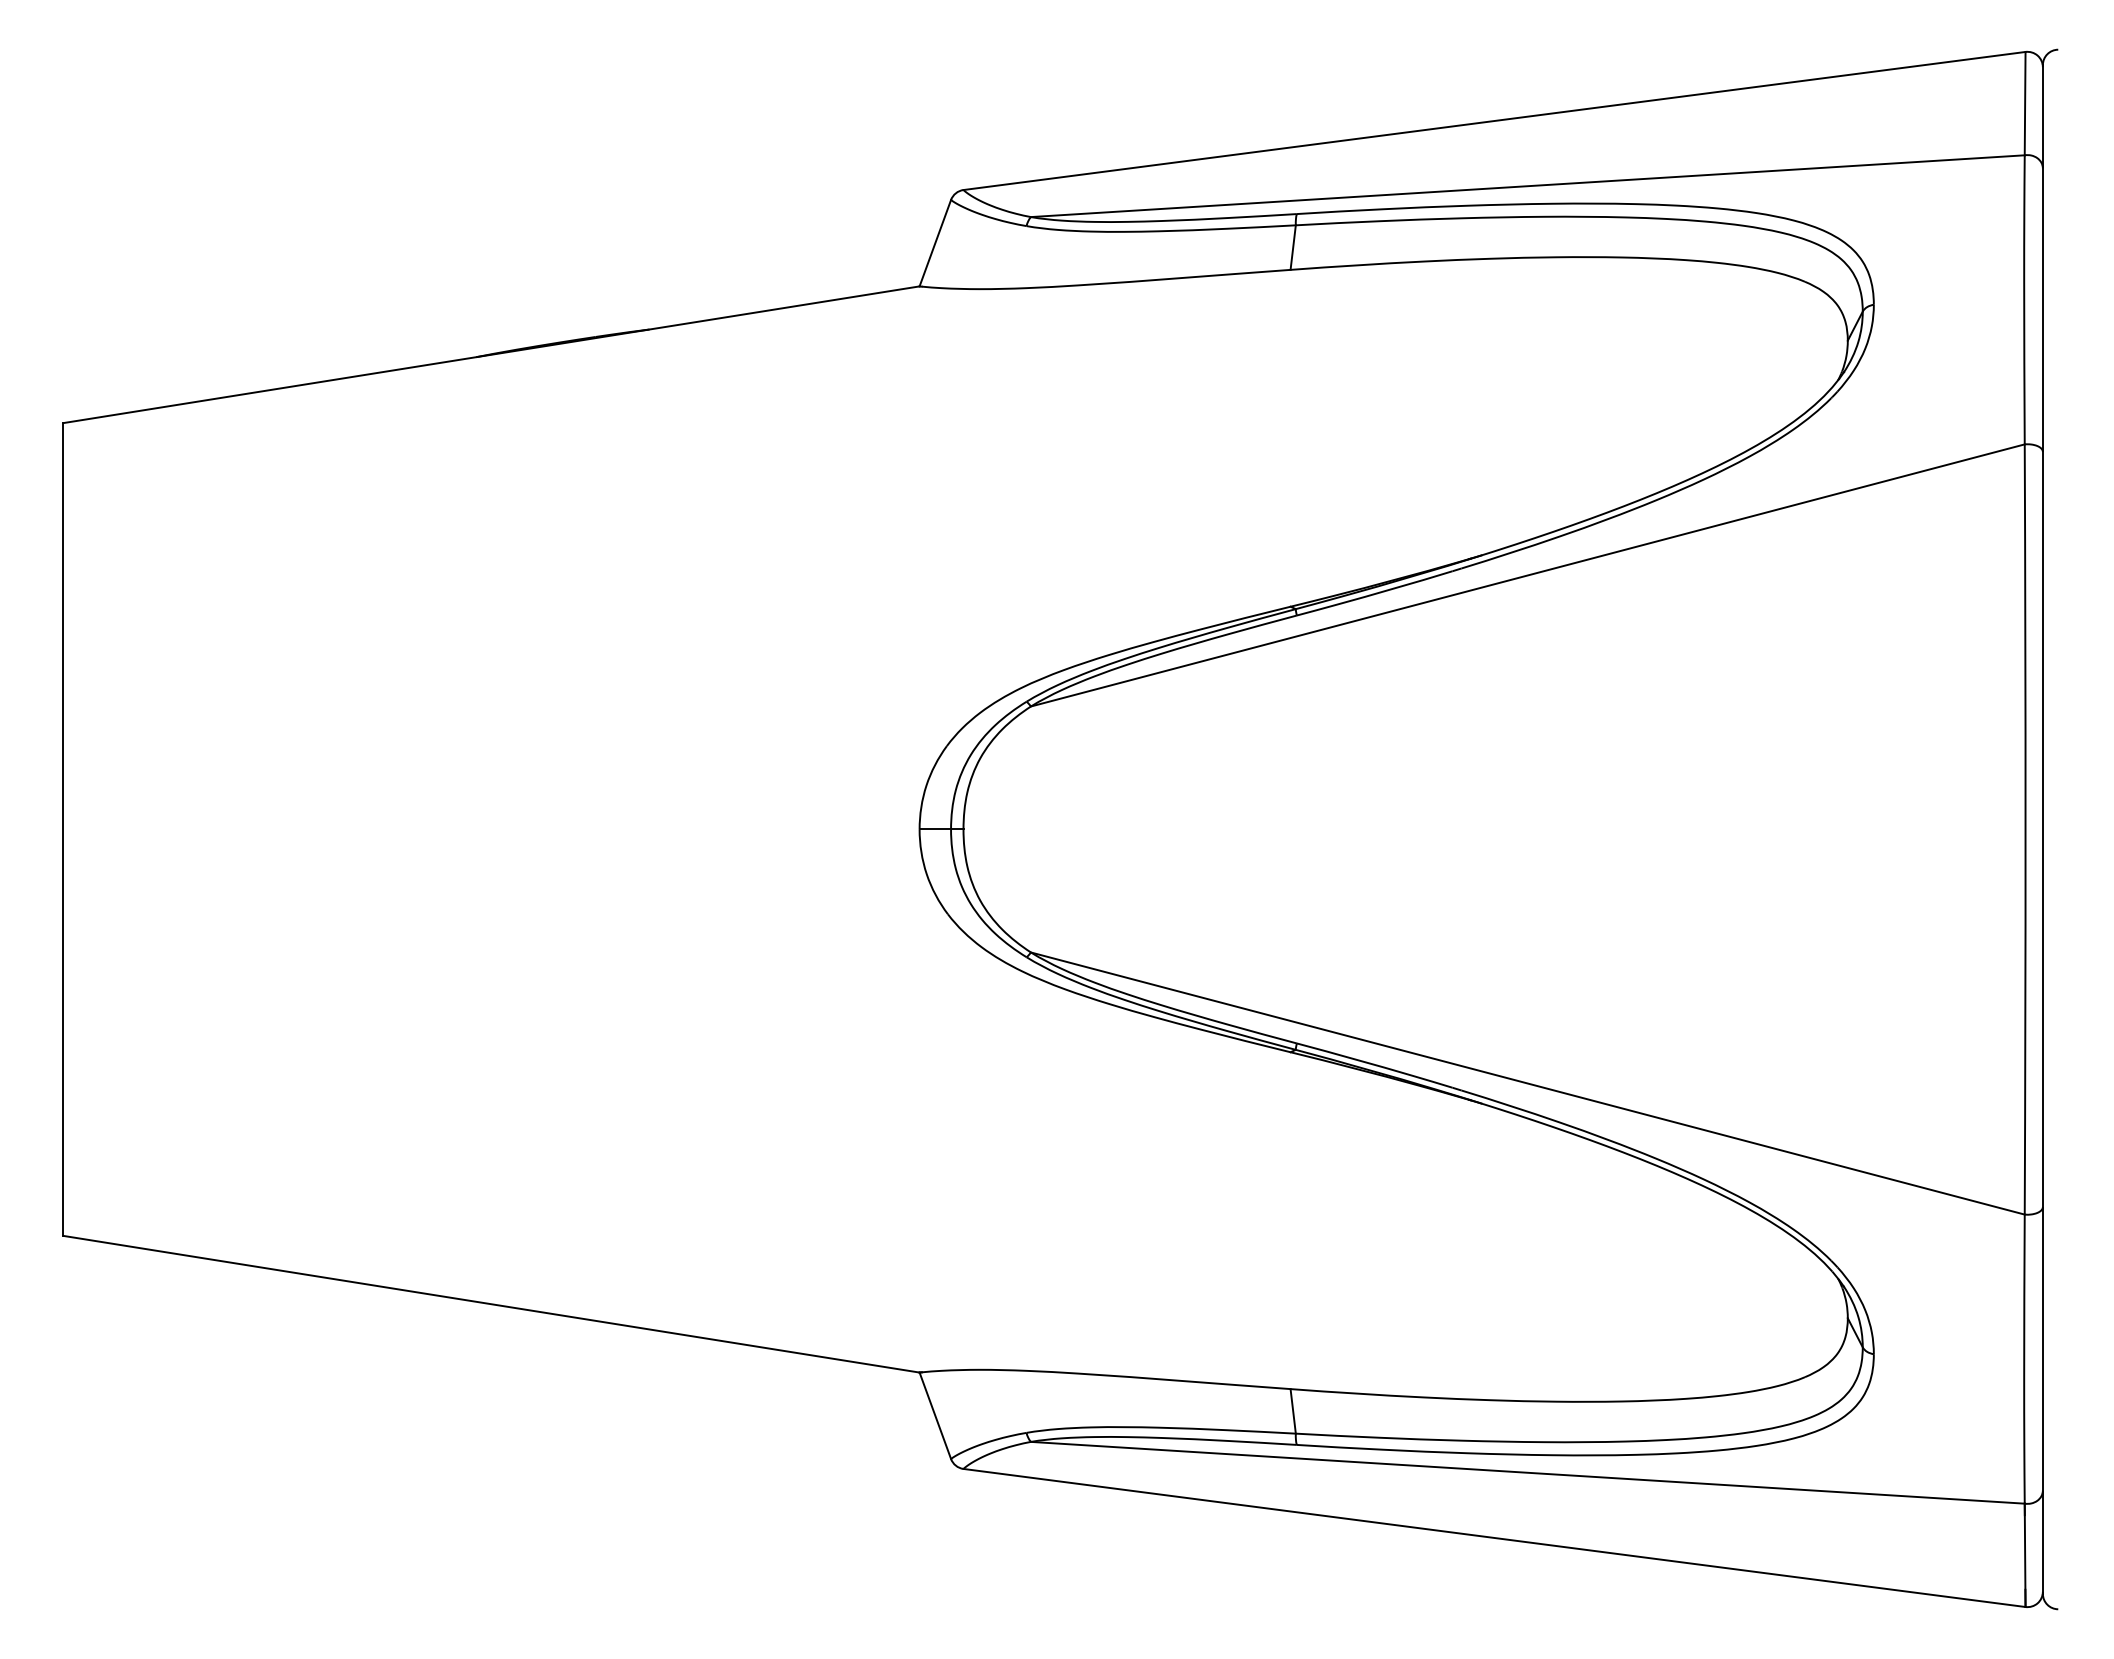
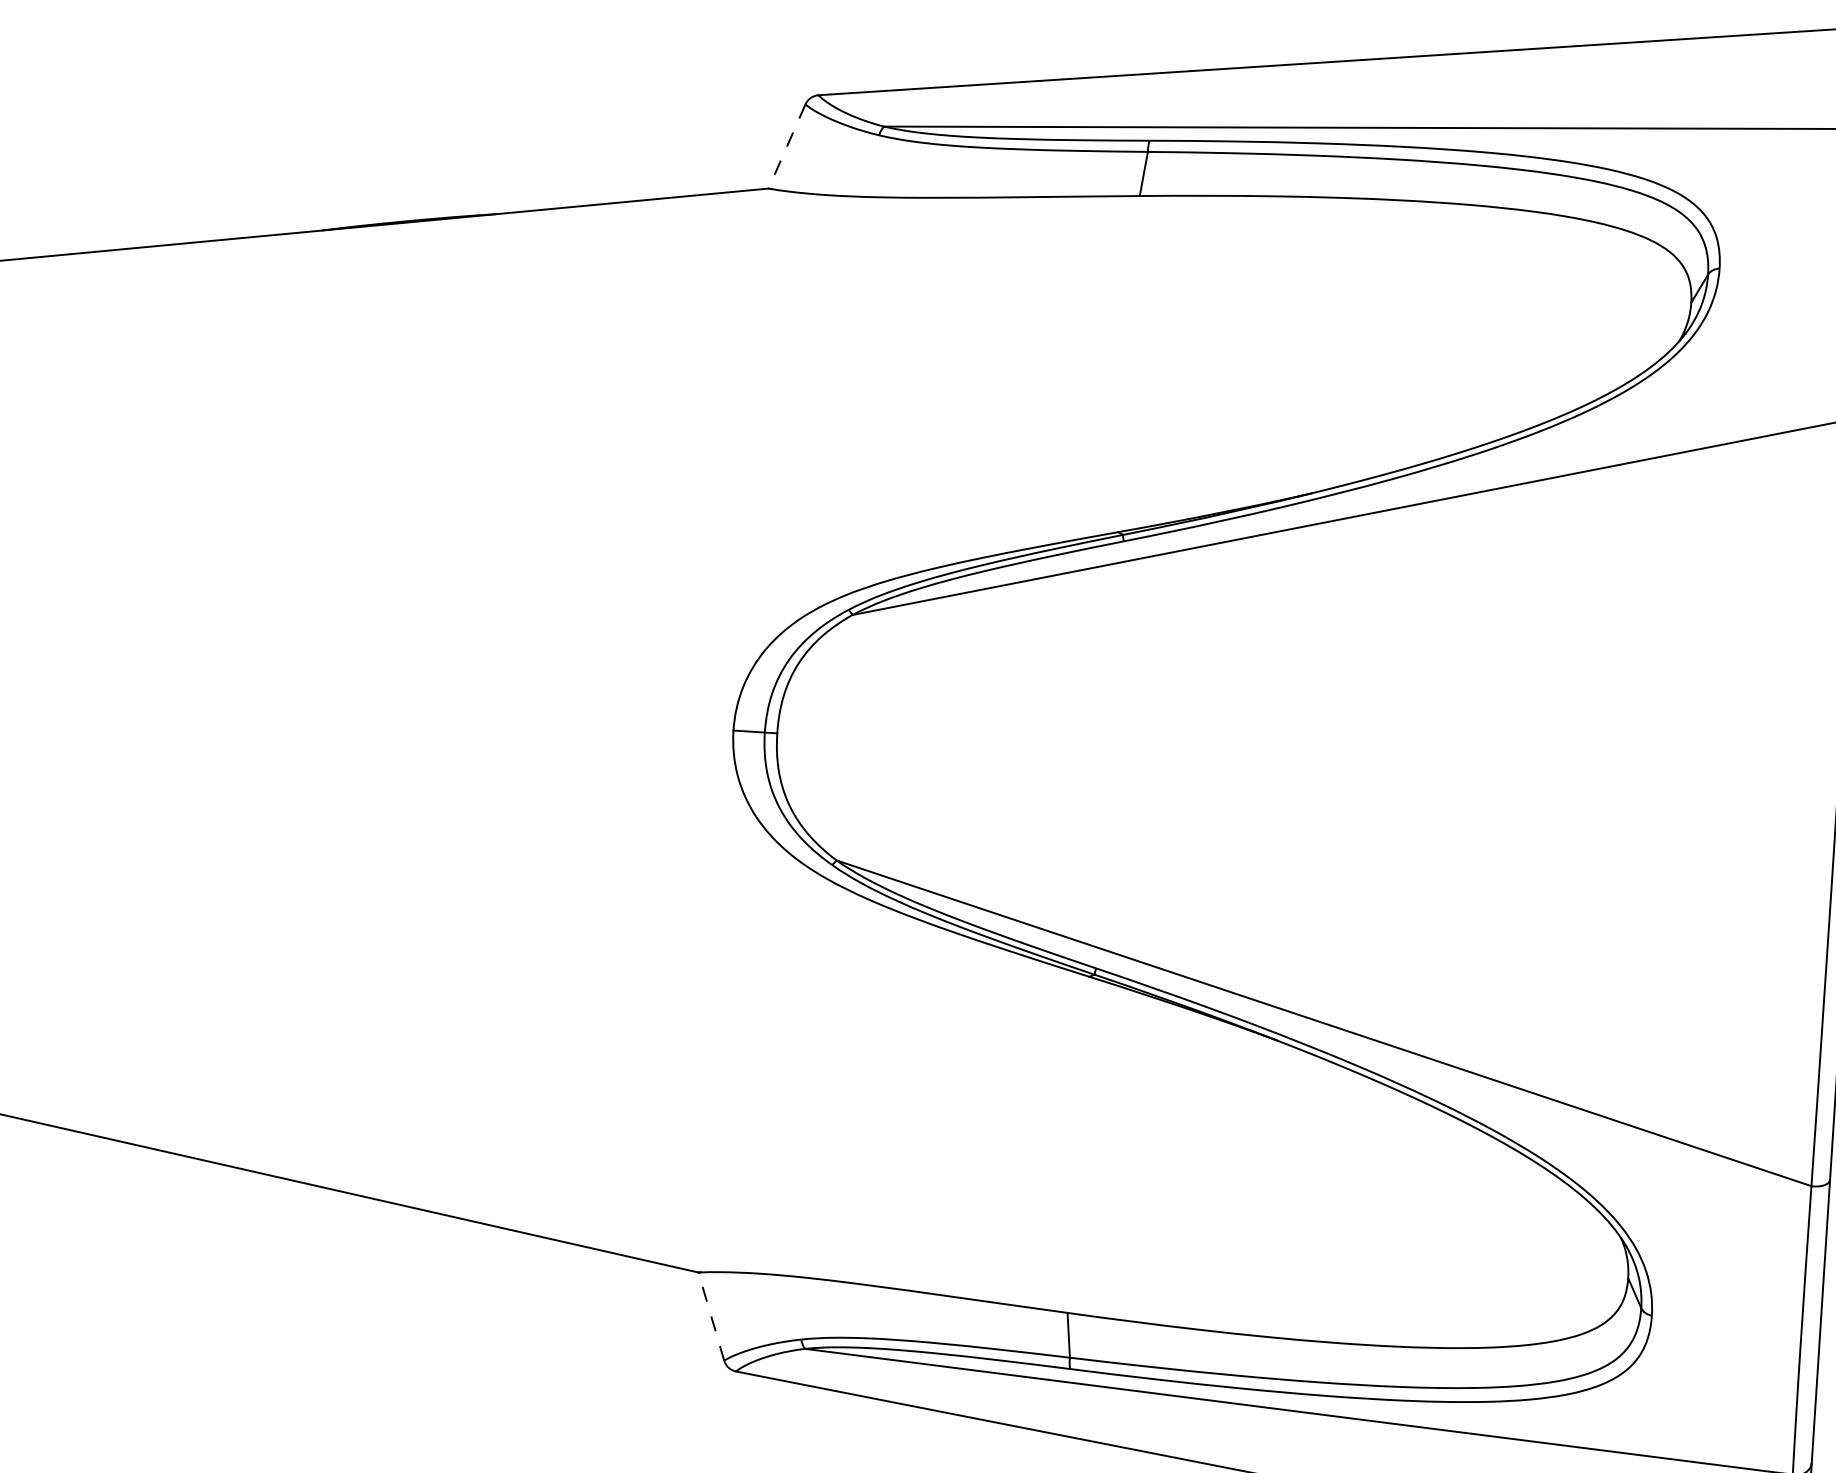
line: (935, 243) -> (787, 146), solid -> dashed
line: (935, 1415) -> (711, 1316), solid -> dashed

